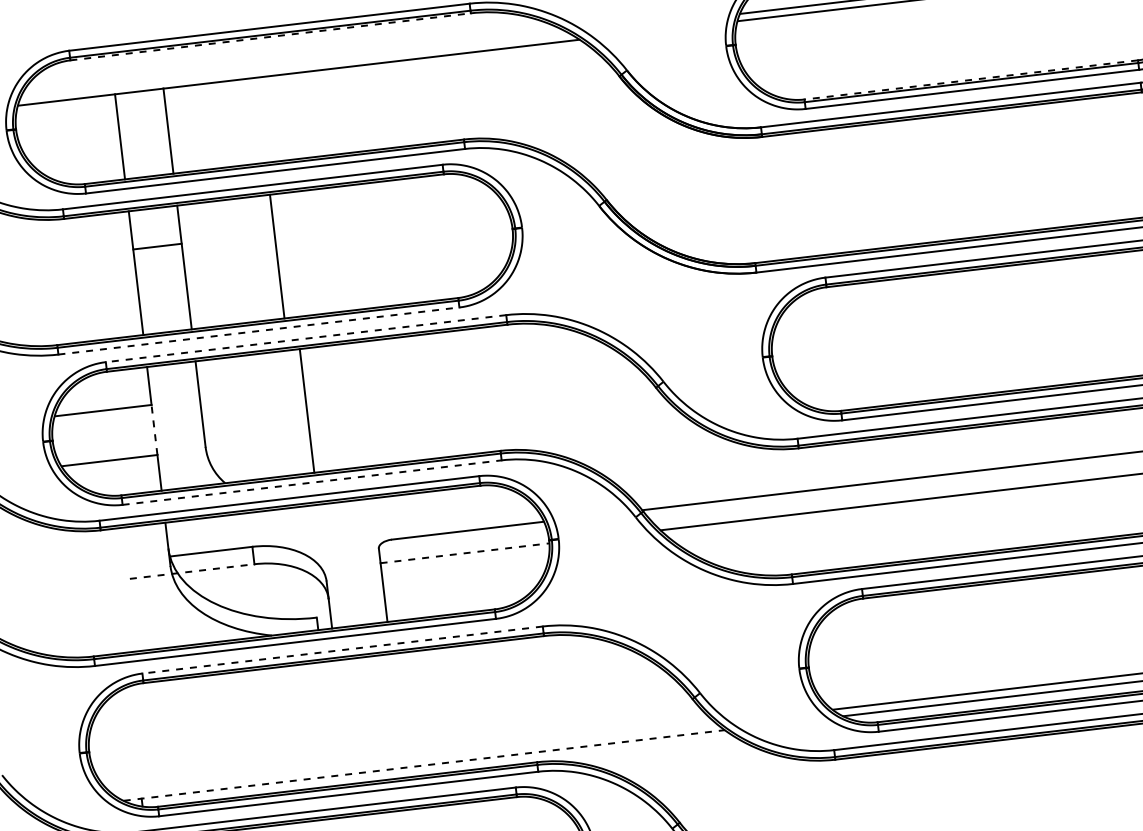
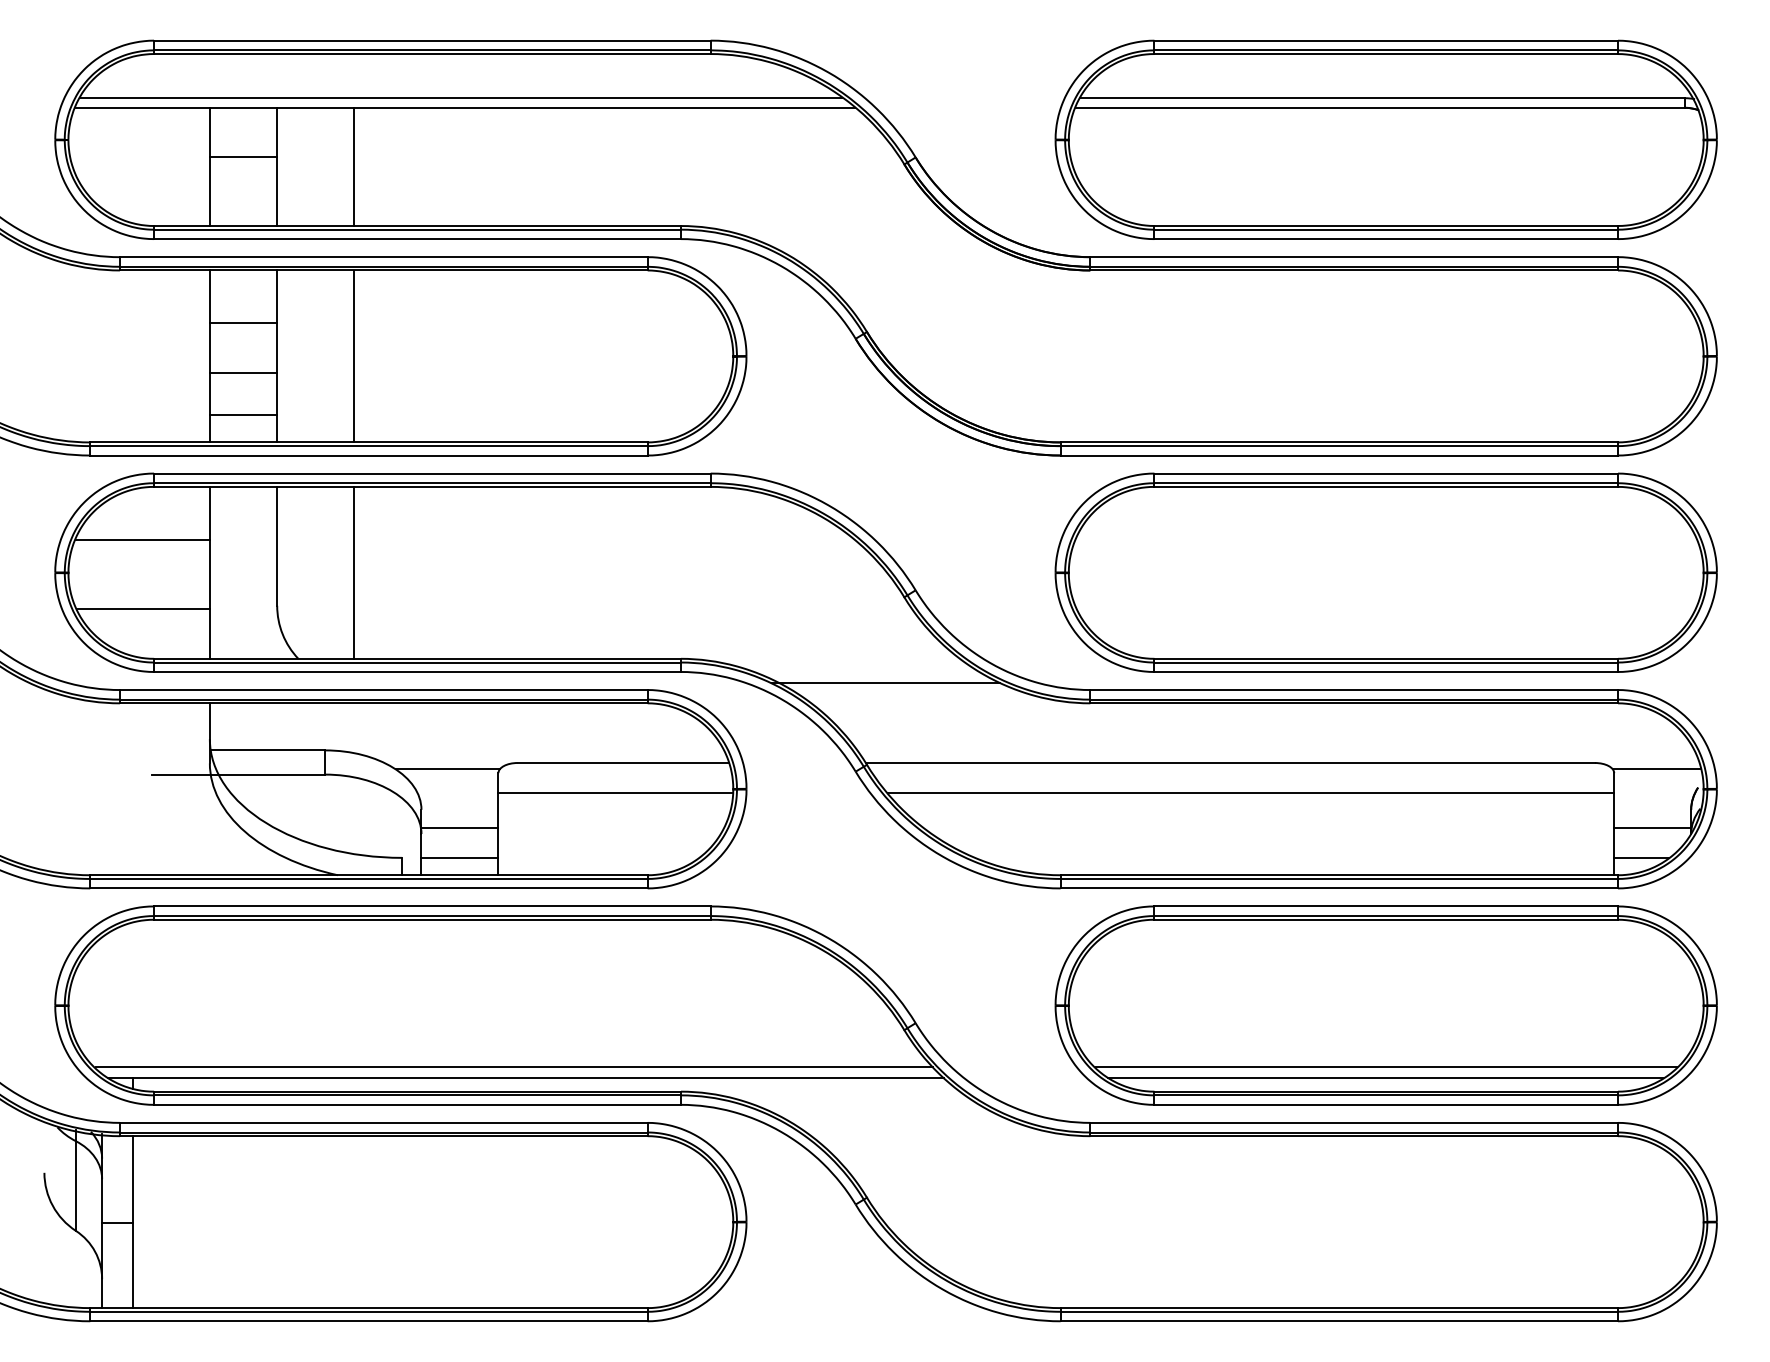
line: (270, 37) -> (432, 54), dashed -> solid
line: (294, 66) -> (460, 98), added
line: (971, 79) -> (1386, 225), dashed -> solid
line: (224, 124) -> (354, 166), added
line: (143, 127) -> (243, 157), added
line: (277, 256) -> (354, 356), moved
line: (161, 282) -> (243, 373), added
line: (165, 312) -> (243, 414), added
line: (258, 331) -> (368, 455), dashed -> solid
line: (305, 338) -> (431, 473), dashed -> solid
line: (307, 410) -> (354, 572), moved
line: (154, 430) -> (209, 574), dashed -> solid
line: (649, 450) -> (885, 682), added
line: (312, 482) -> (418, 671), dashed -> solid
line: (341, 550) -> (447, 769), added
line: (465, 553) -> (616, 793), dashed -> solid
line: (192, 571) -> (238, 774), dashed -> solid
line: (355, 591) -> (459, 828), added
line: (358, 612) -> (459, 857), added
line: (342, 650) -> (431, 906), dashed -> solid
line: (415, 758) -> (514, 1067), added
line: (424, 765) -> (526, 1077), dashed -> solid

